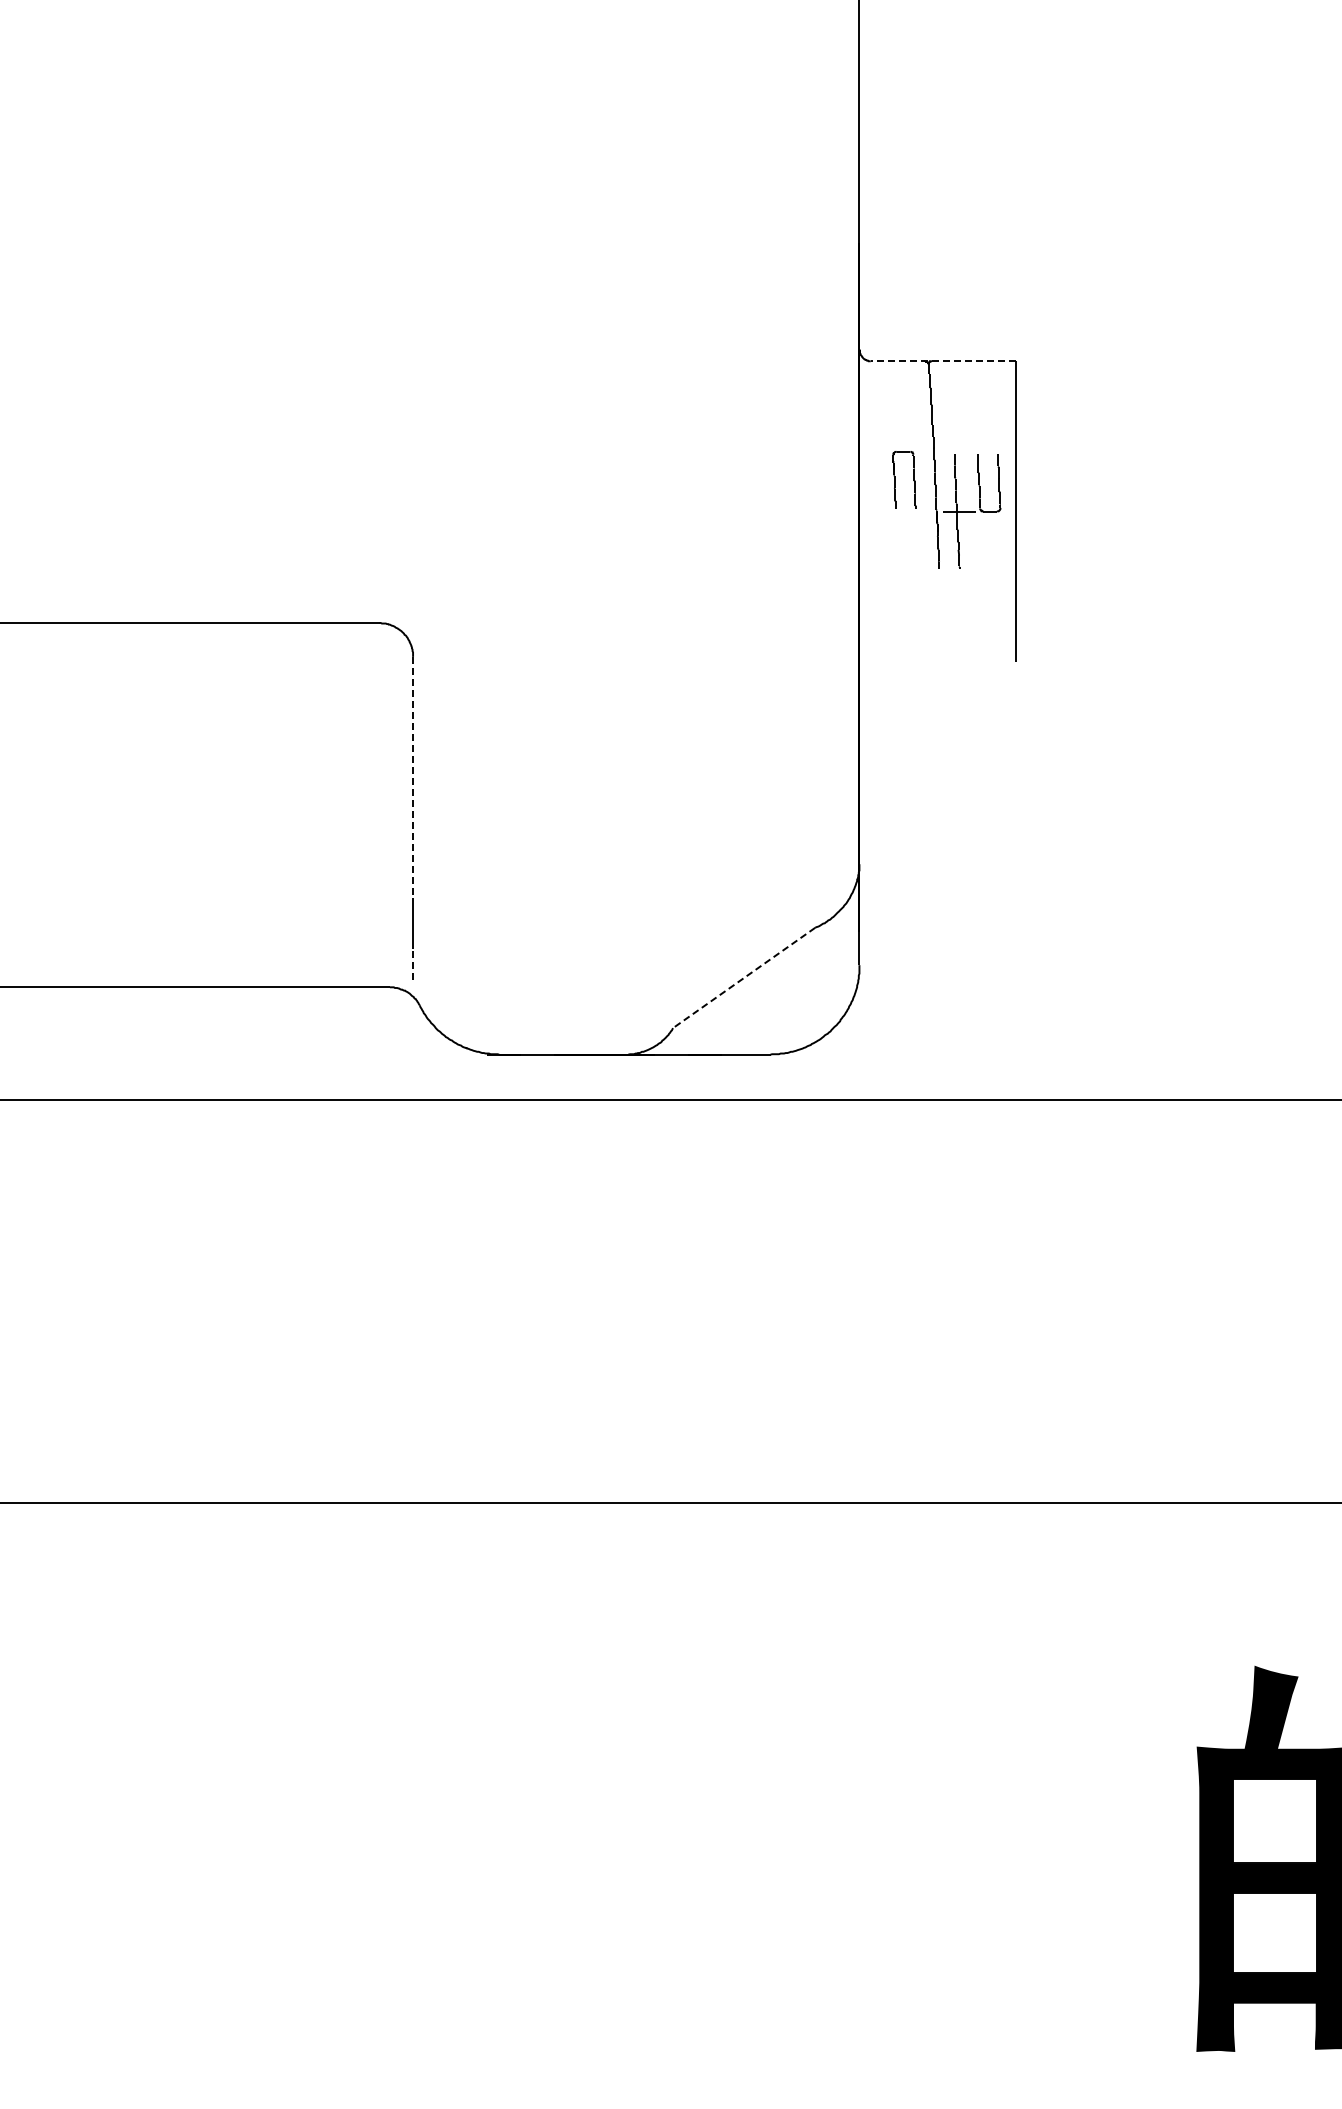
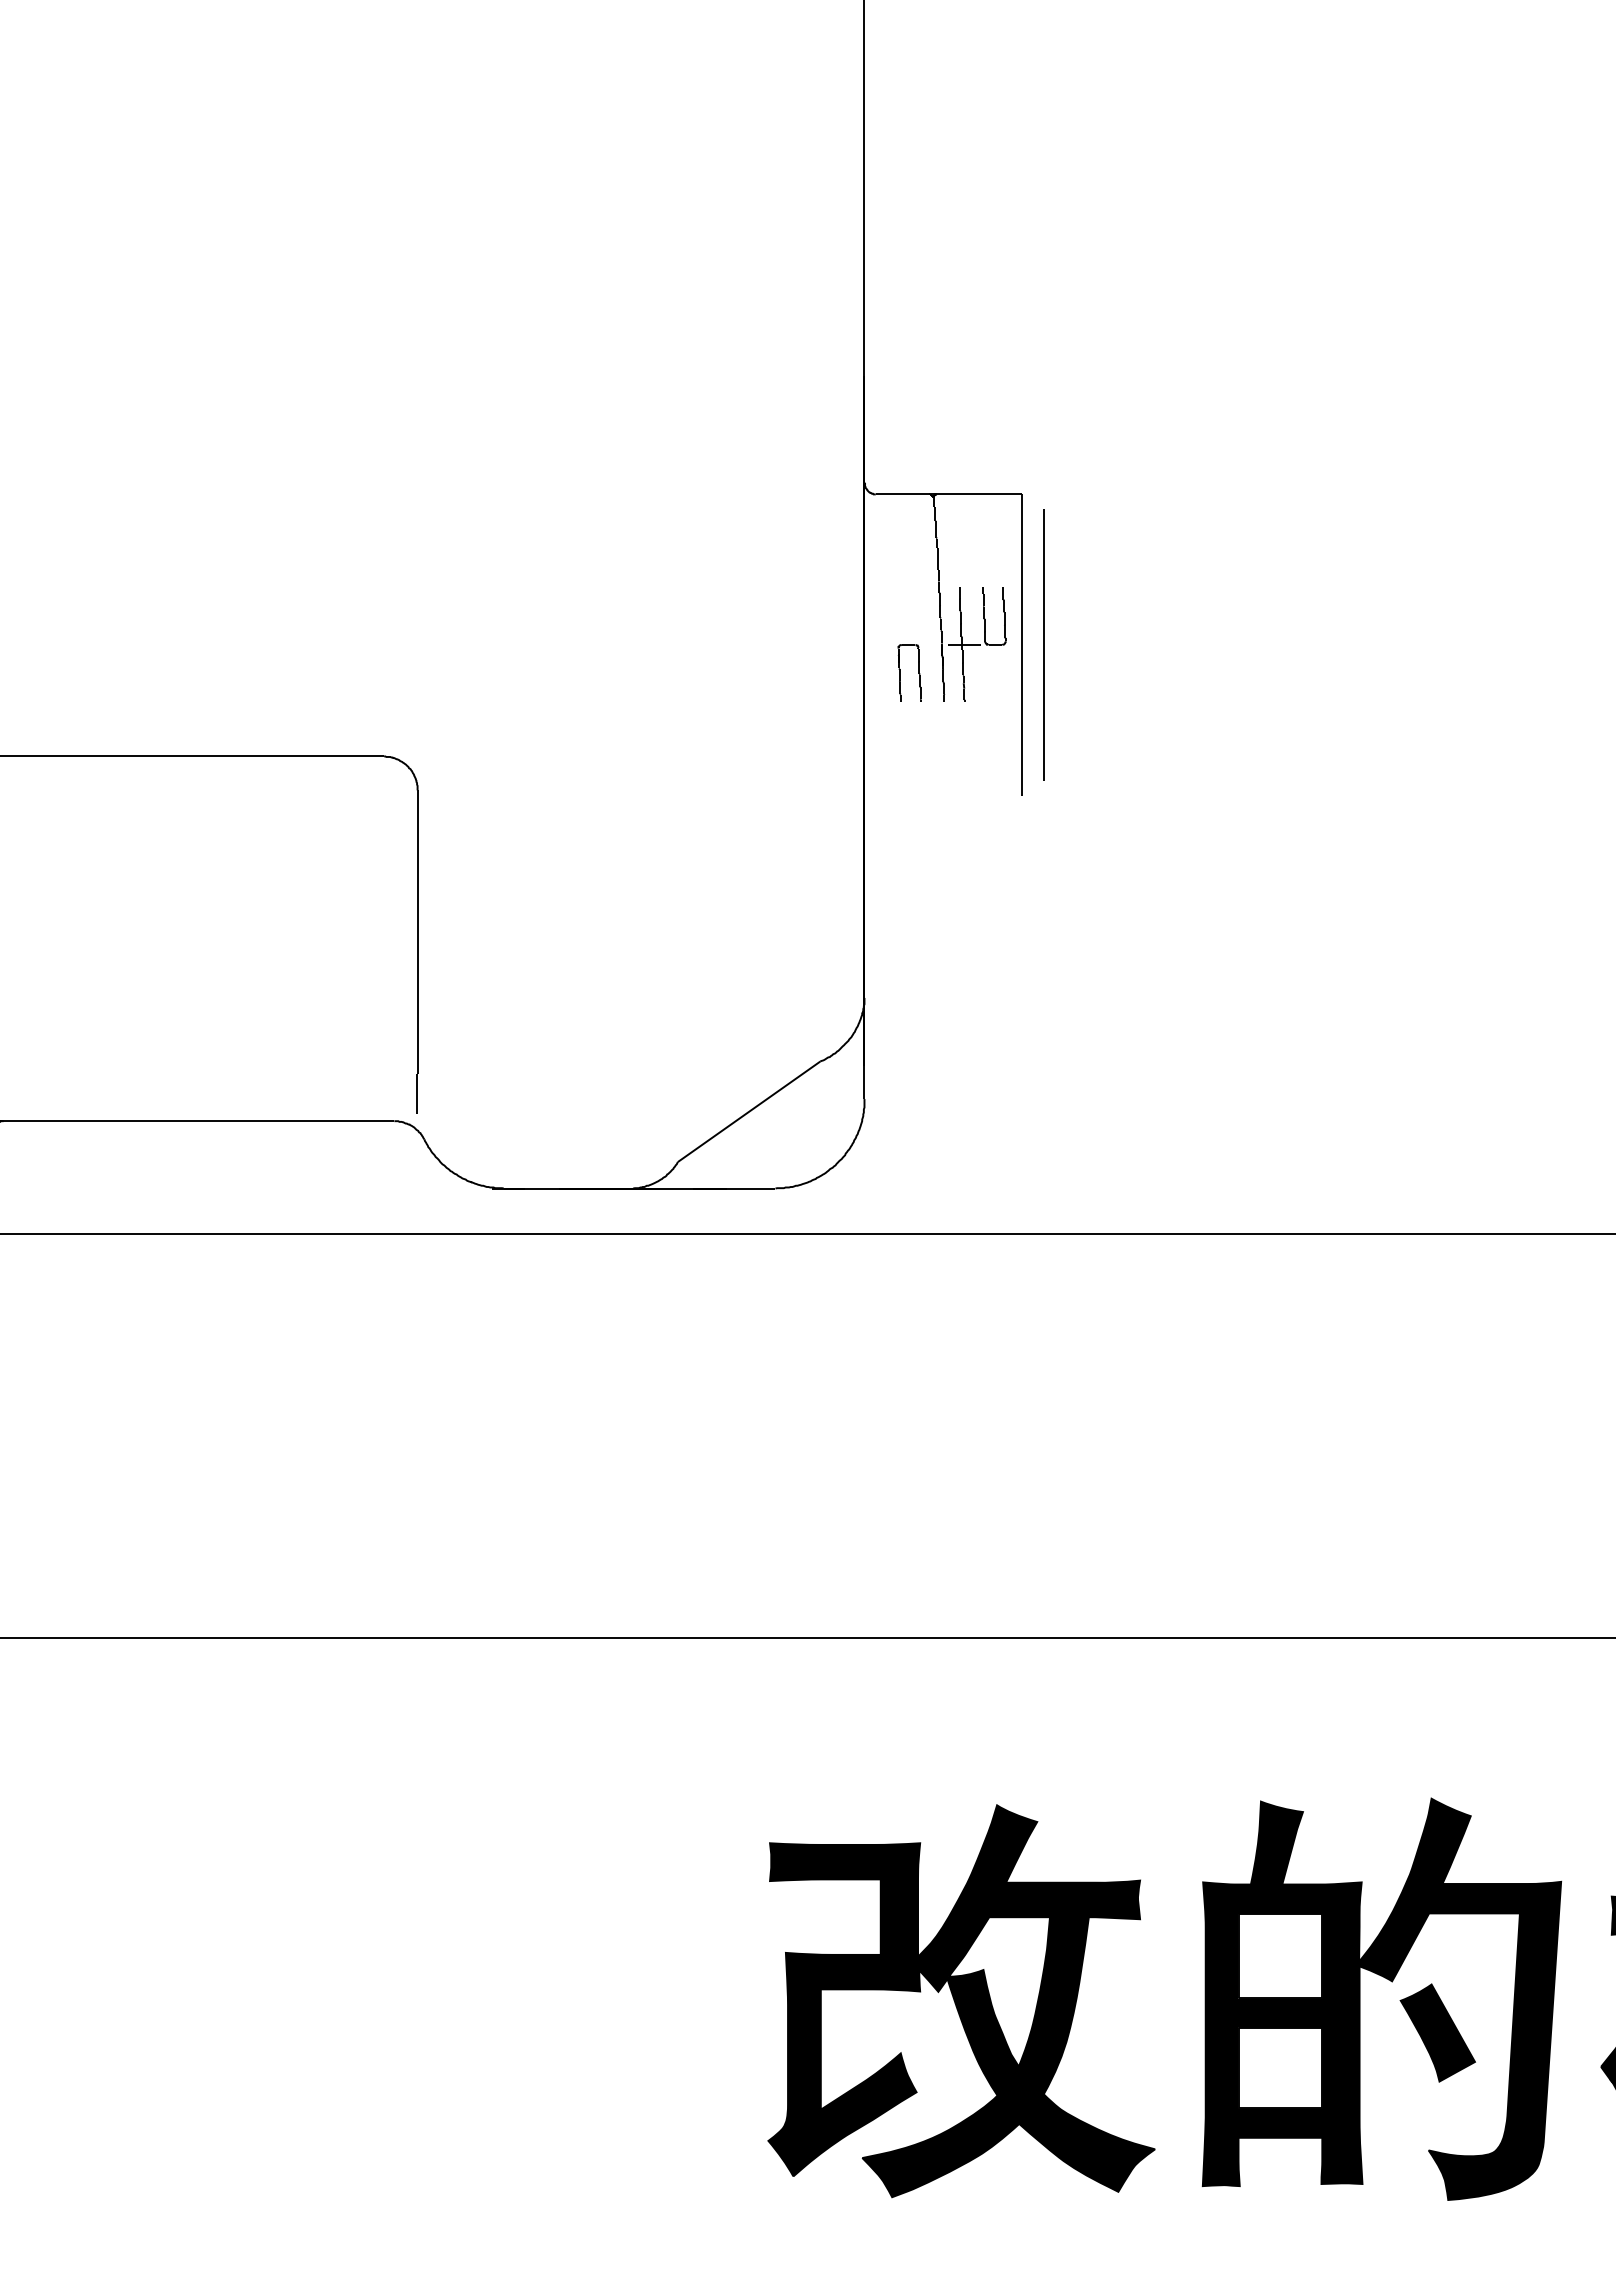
line: (943, 361) -> (948, 494), dashed -> solid
part: (895, 479) -> (900, 672), moved
line: (1038, 511) -> (1043, 644), added
line: (412, 776) -> (417, 910), dashed -> solid
line: (412, 964) -> (417, 1098), dashed -> solid
line: (743, 978) -> (748, 1112), dashed -> solid
part: (956, 1866) -> (961, 2001), added

